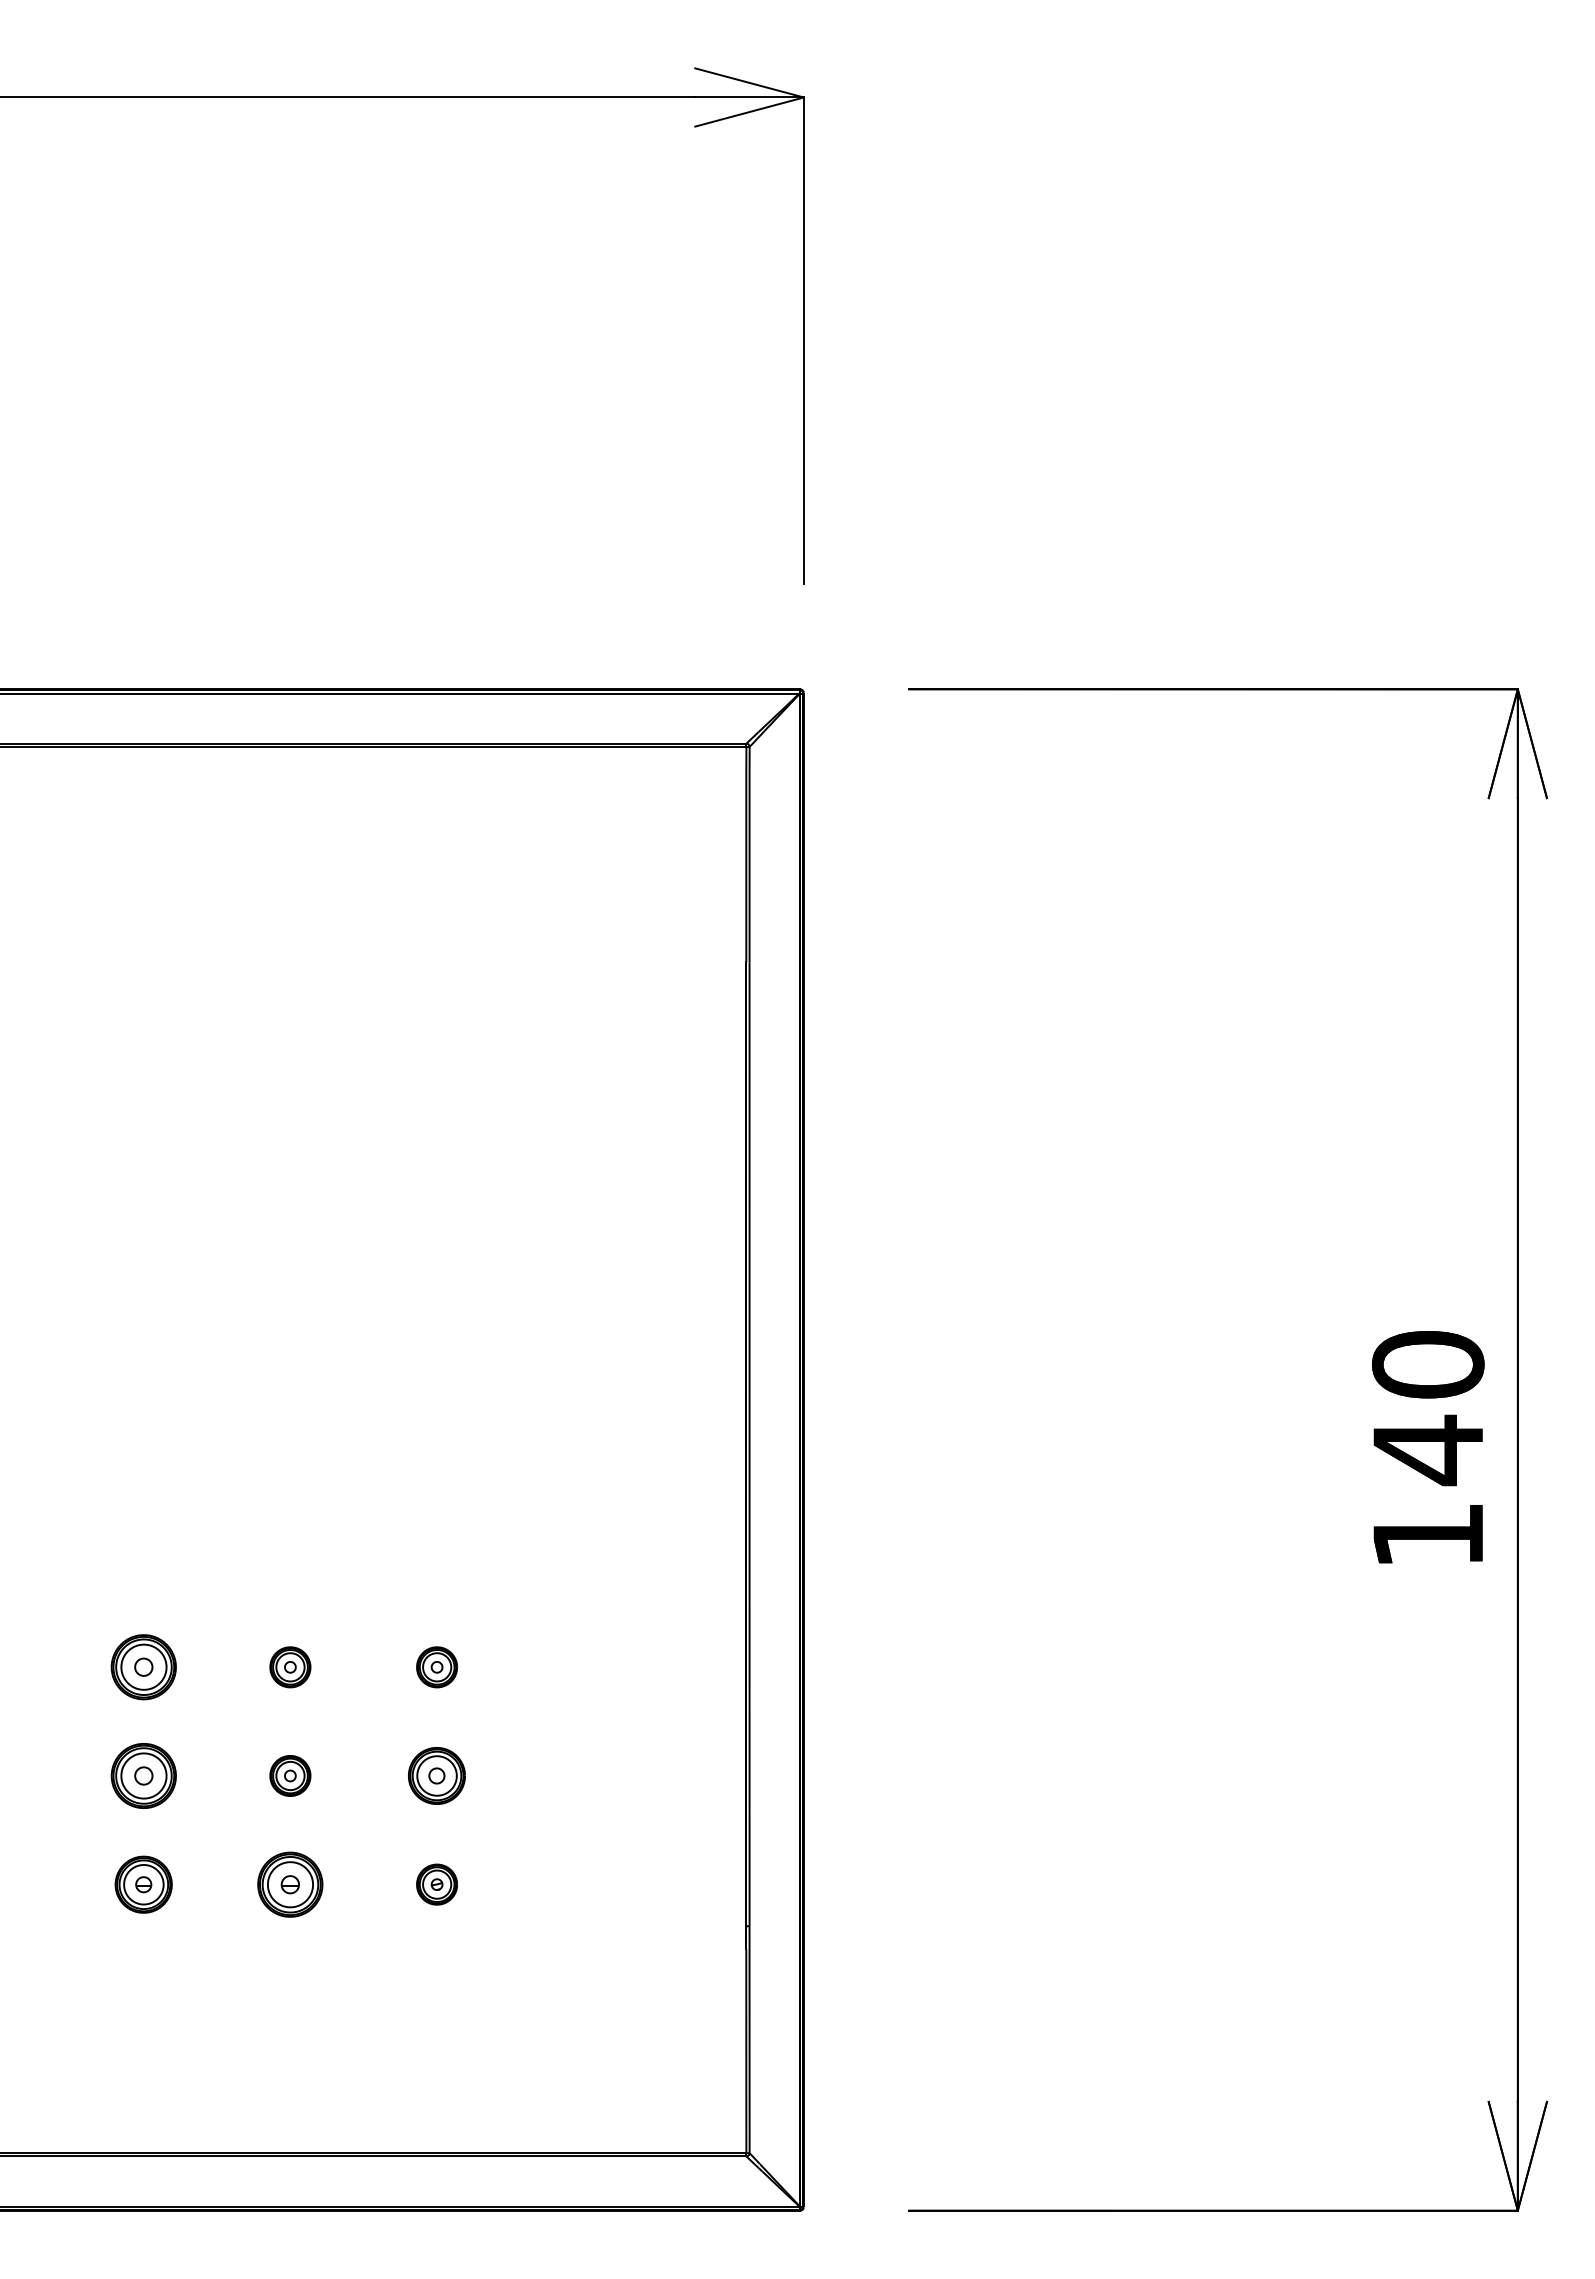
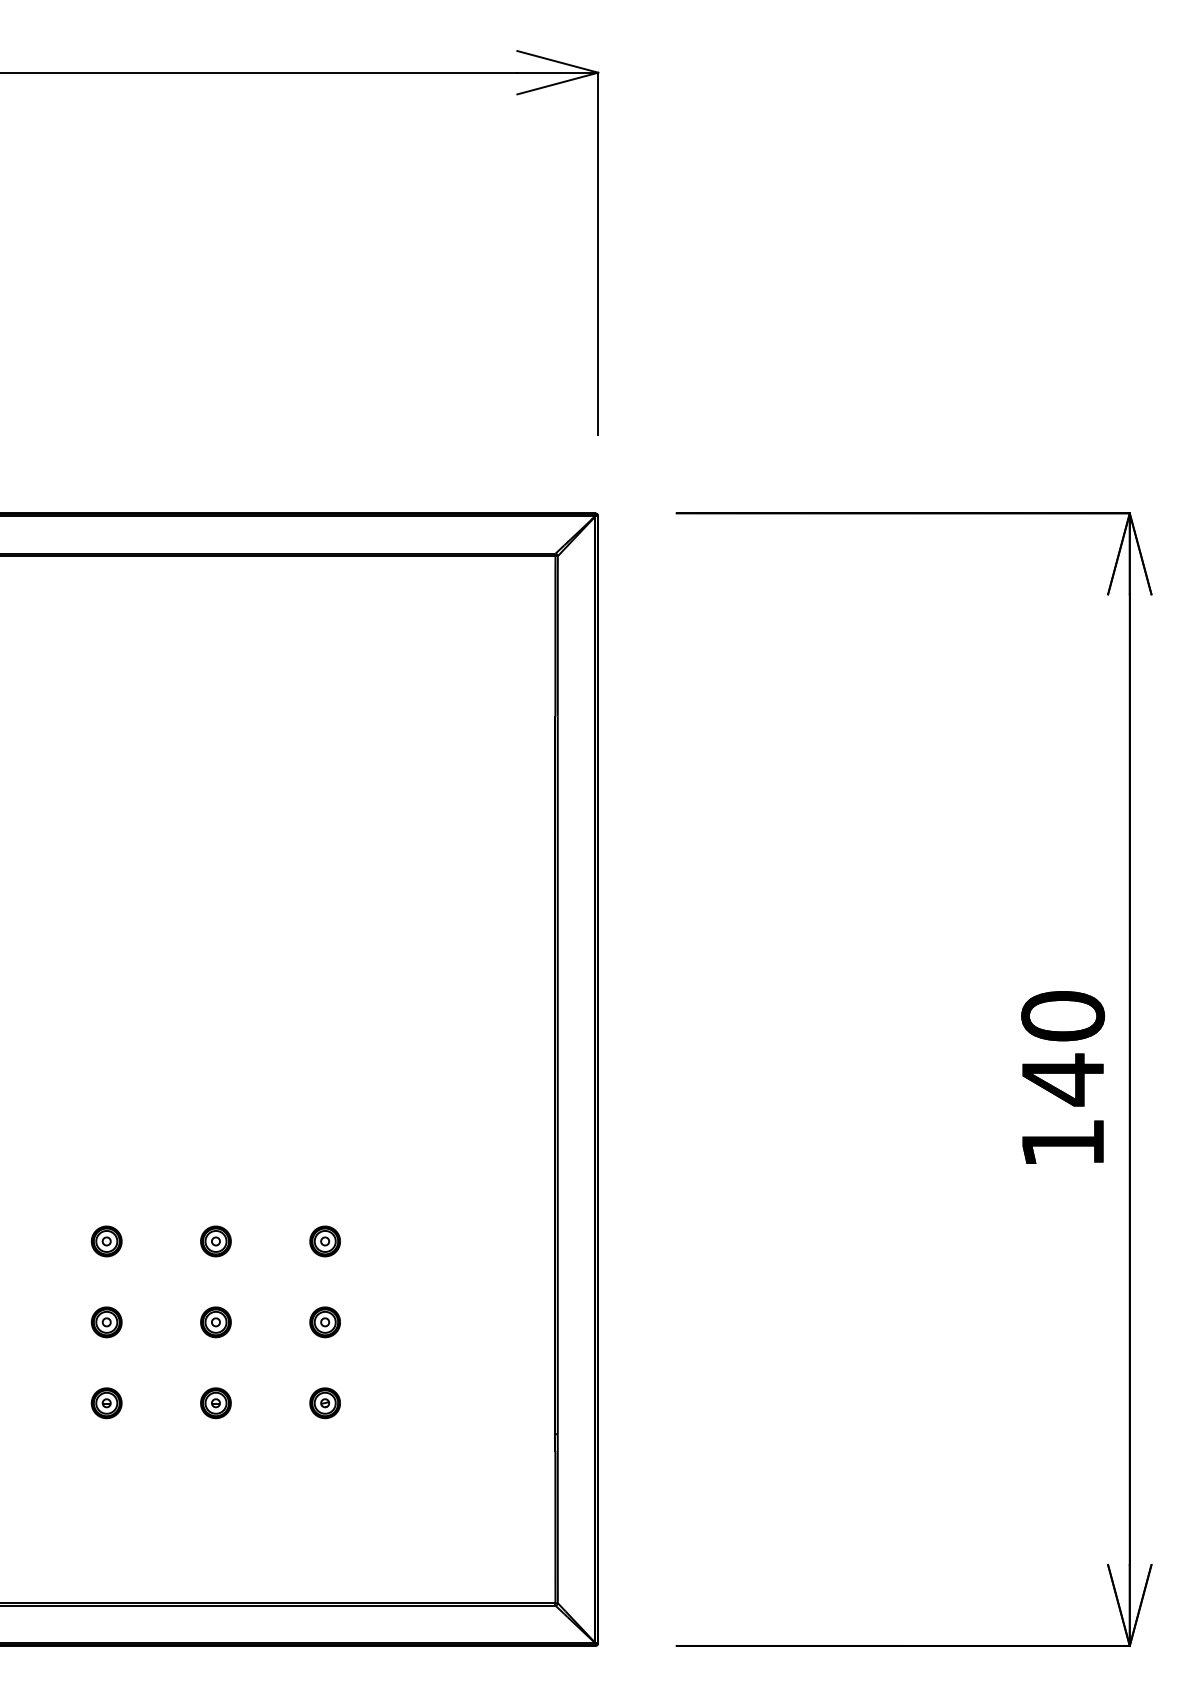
part: (143, 1667) -> (106, 1241), size x0.62
part: (143, 1775) -> (106, 1322), size x0.62
part: (437, 1775) -> (325, 1322), size x0.71
part: (143, 1884) -> (106, 1403), size x0.71
part: (290, 1884) -> (216, 1403), size x0.62

